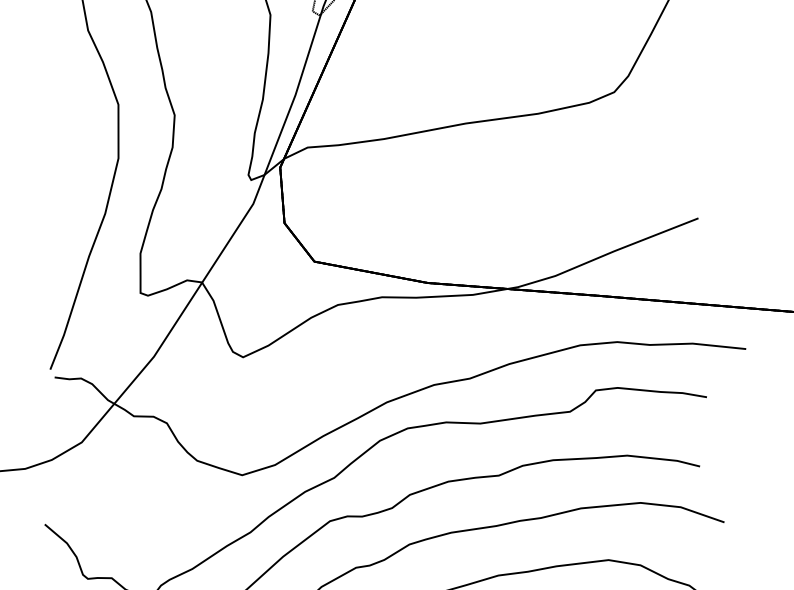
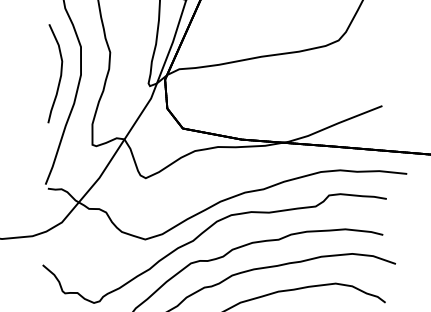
curve: (78, 155) -> (60, 73), added

